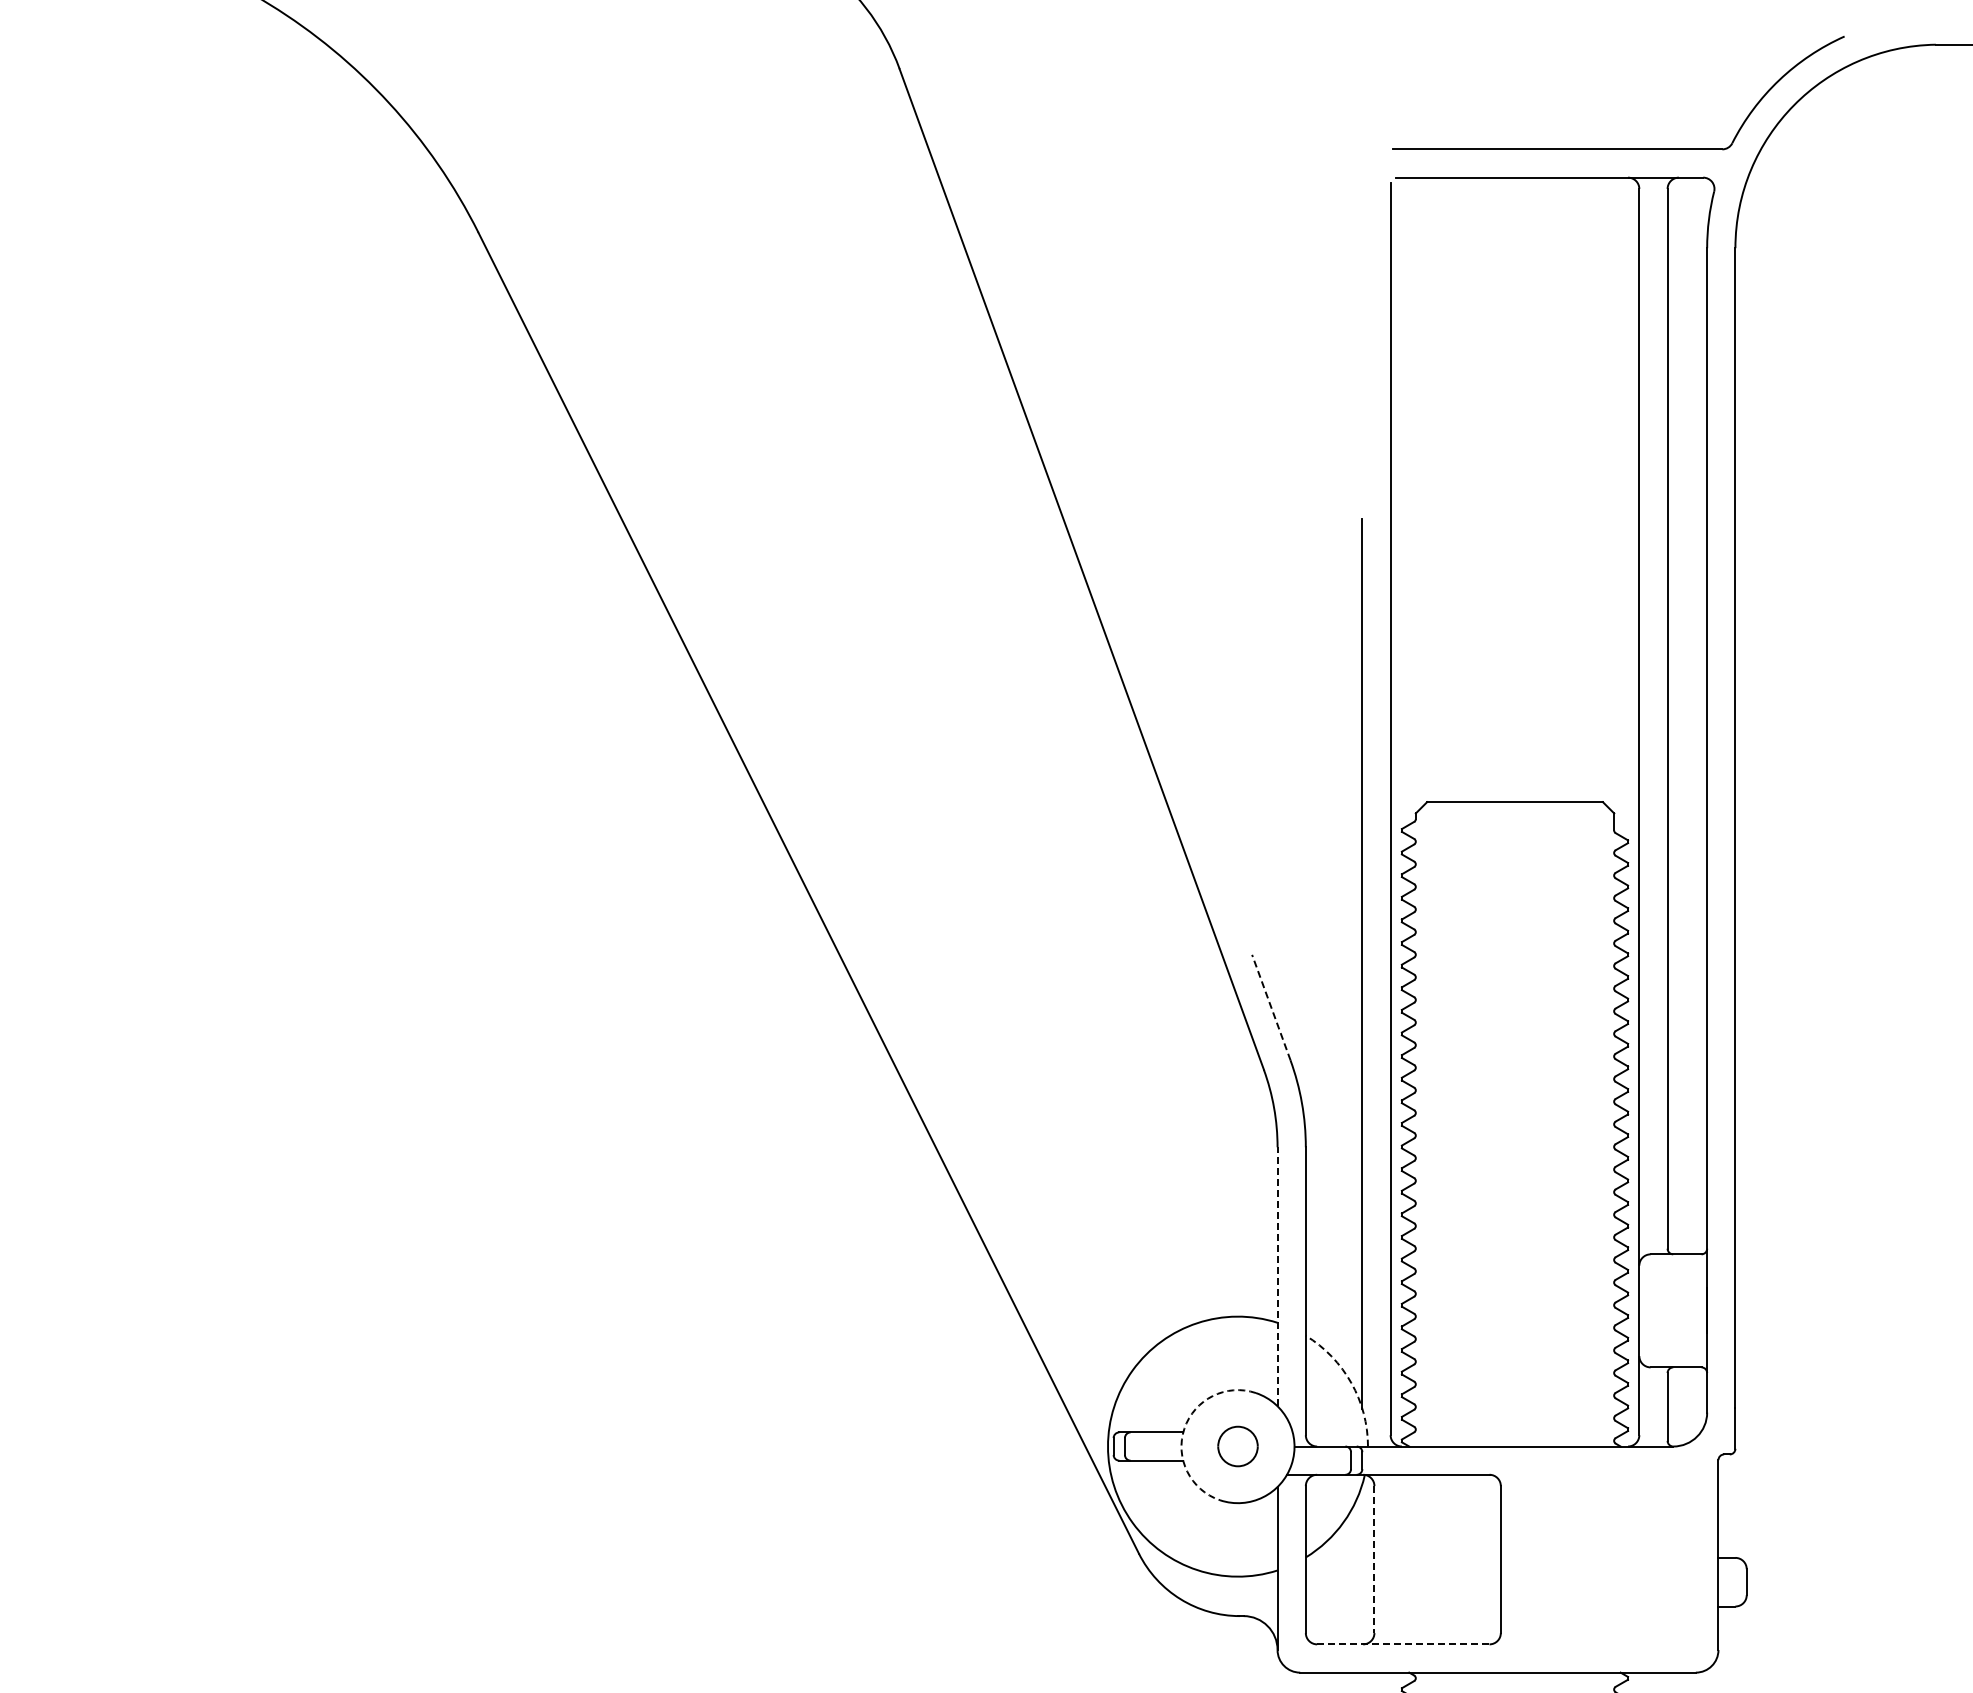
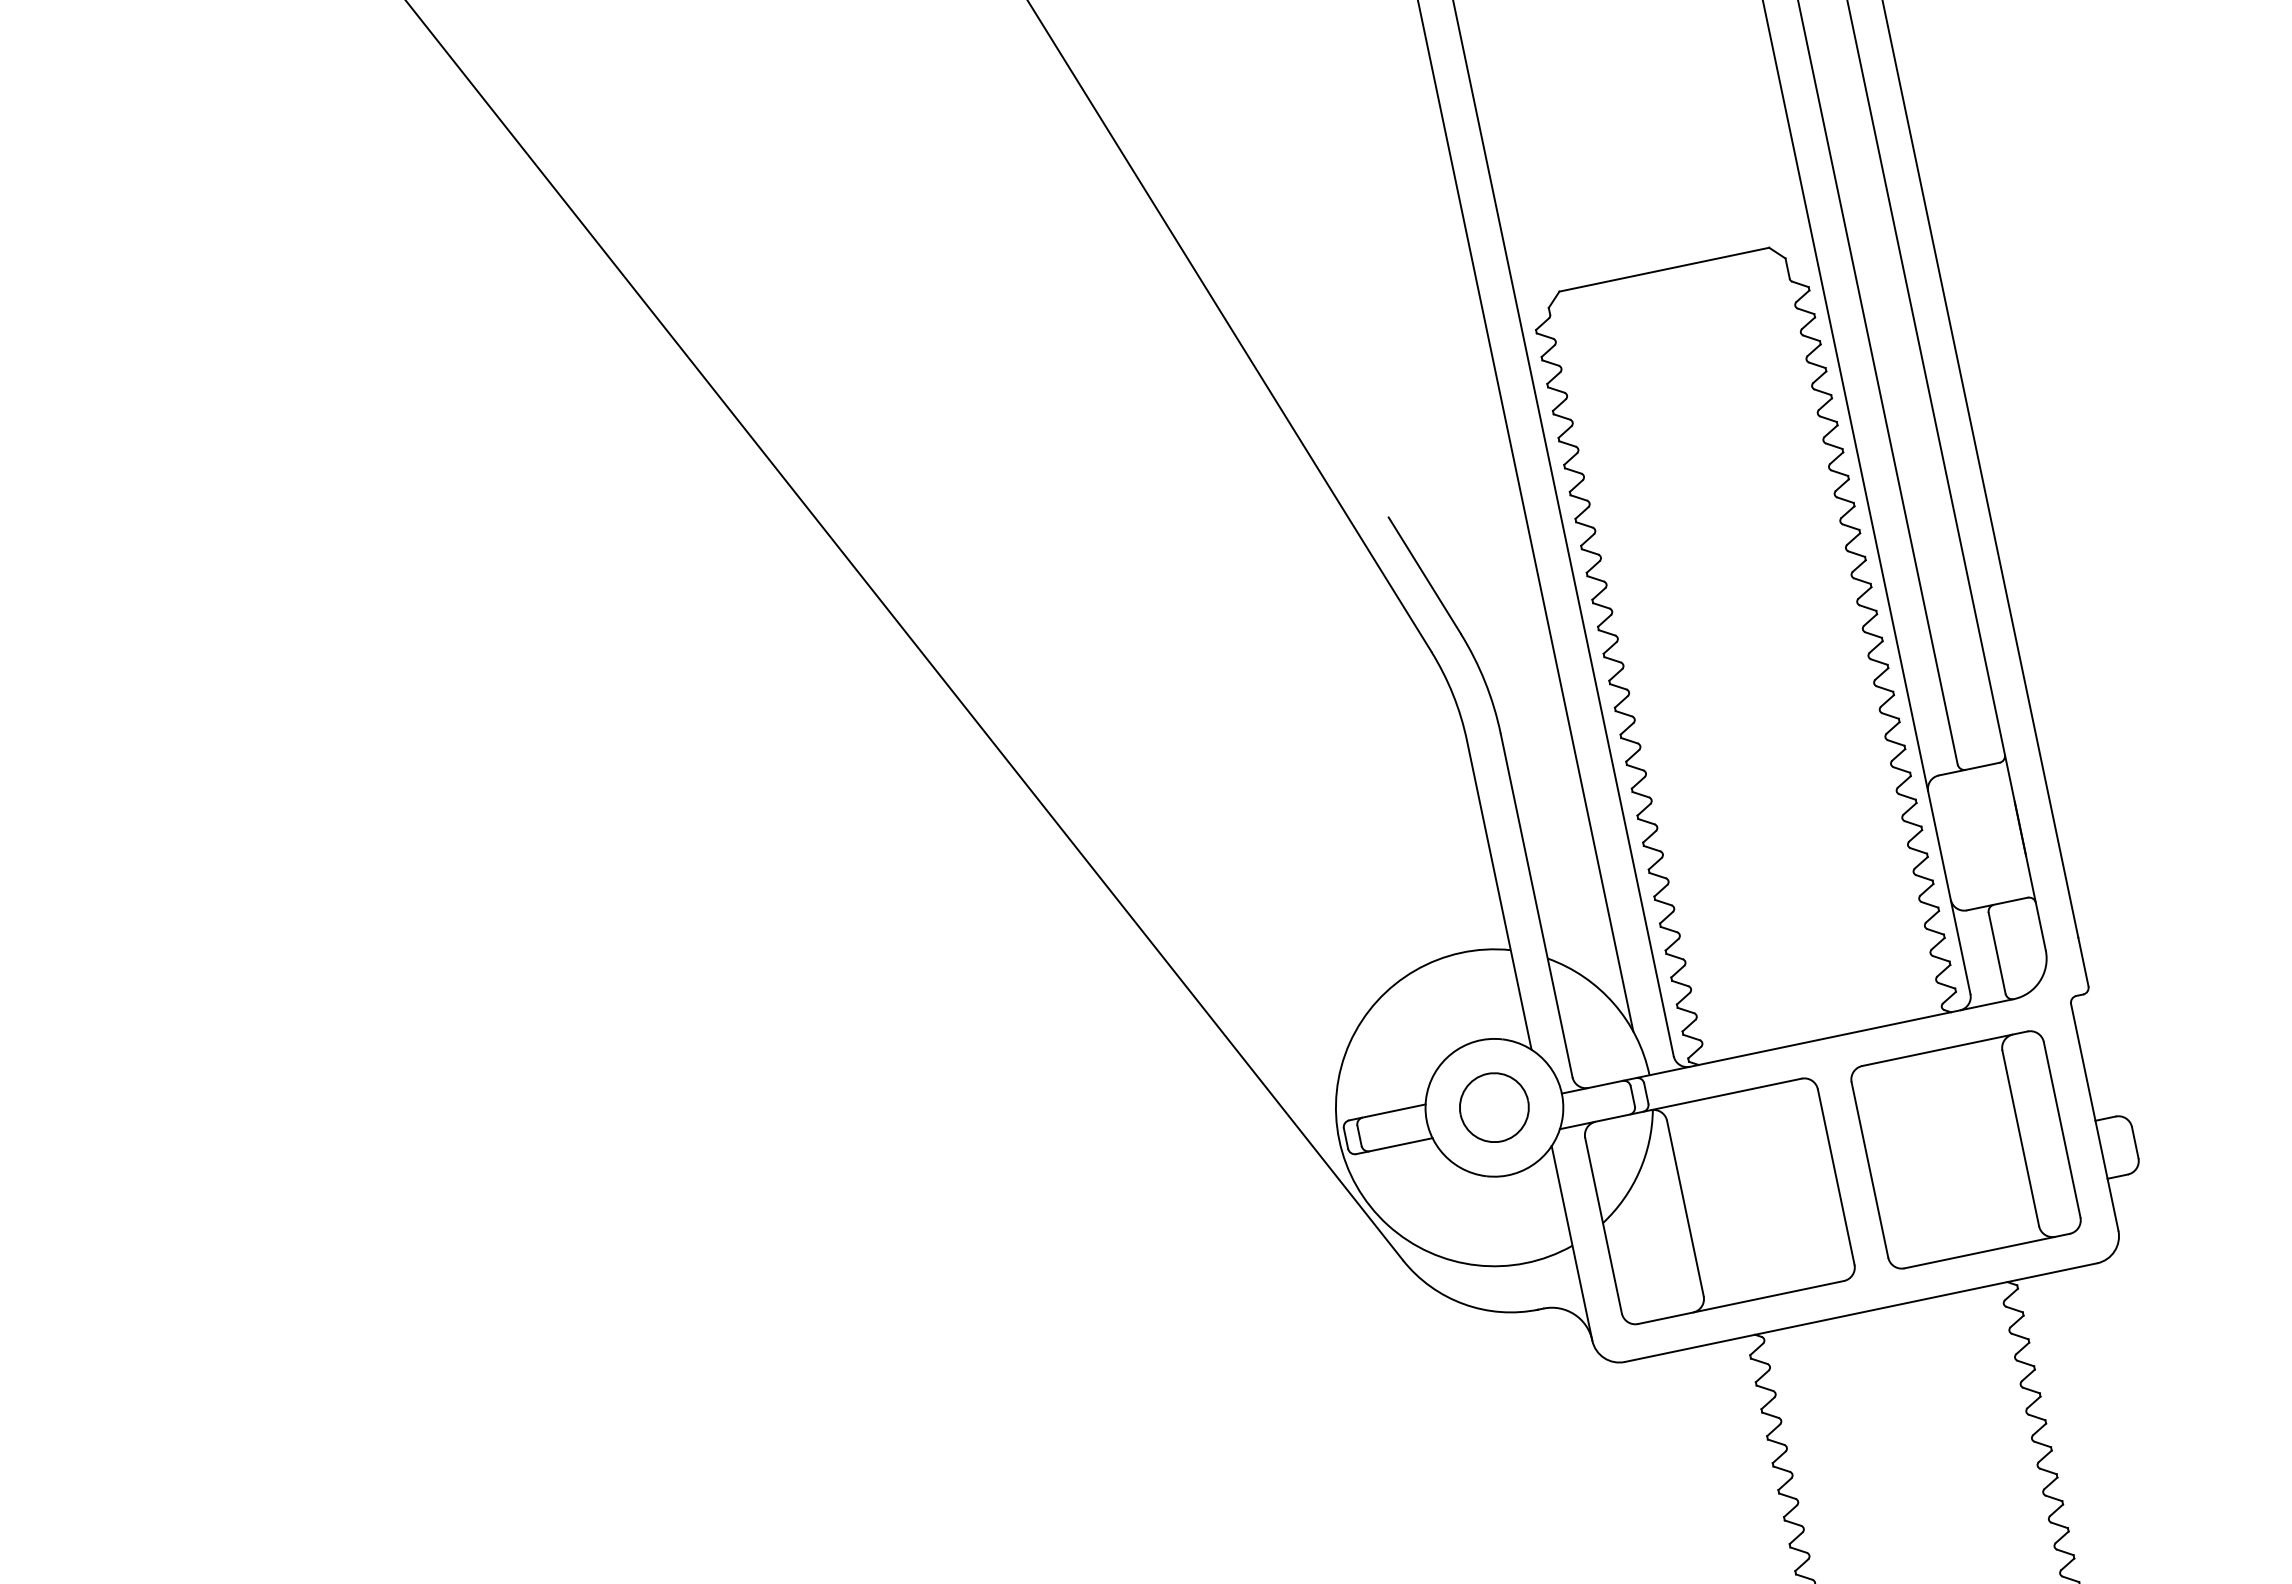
line: (1271, 1007) -> (1424, 575), dashed -> solid
line: (1277, 1276) -> (1499, 894), dashed -> solid
arc: (1351, 1383) -> (1614, 1004), dashed -> solid
arc: (1184, 1428) -> (1426, 1099), dashed -> solid
part: (1237, 1446) -> (1493, 1107), size x1.43
part: (1609, 1559) -> (1965, 1149), added
line: (1374, 1560) -> (1685, 1209), dashed -> solid
line: (1403, 1644) -> (1741, 1302), dashed -> solid

